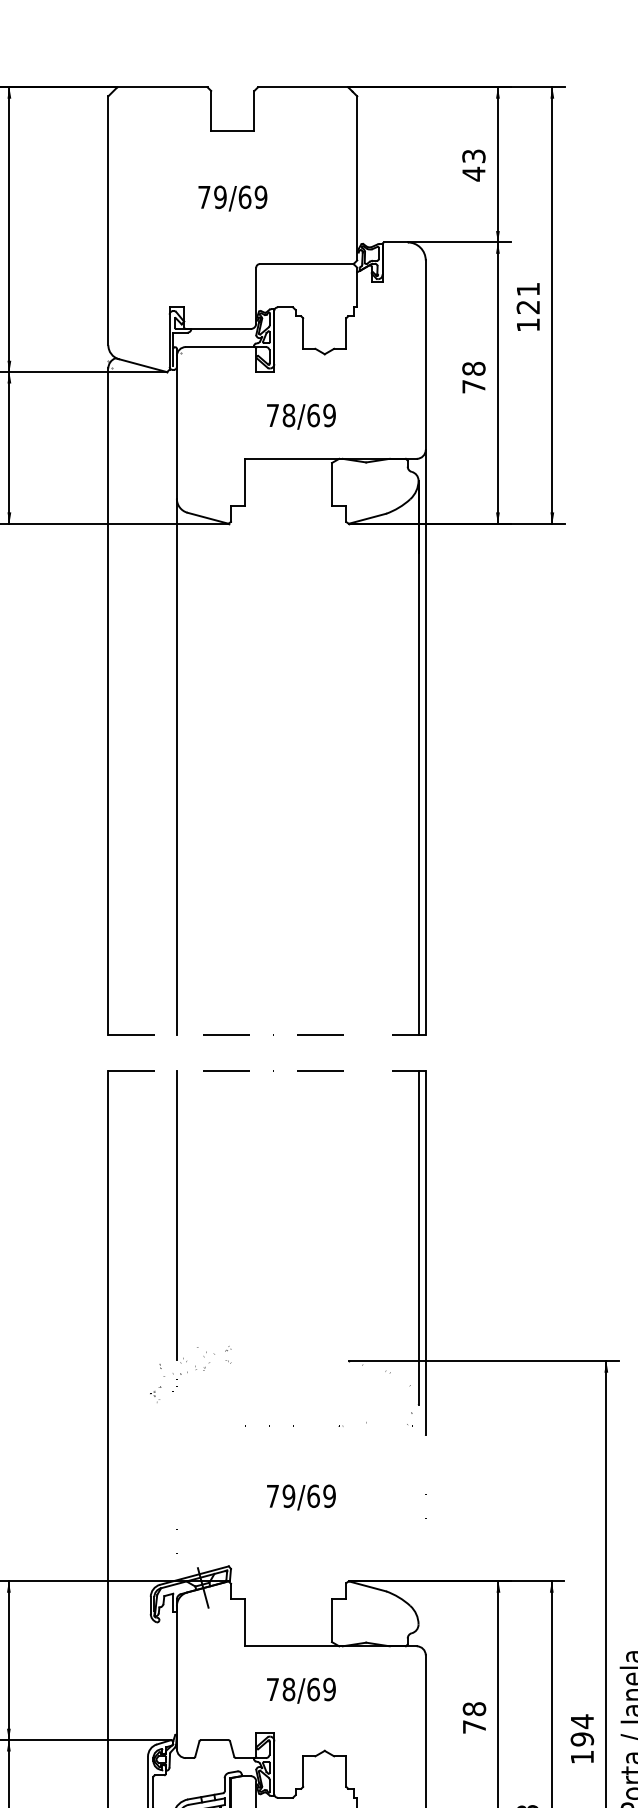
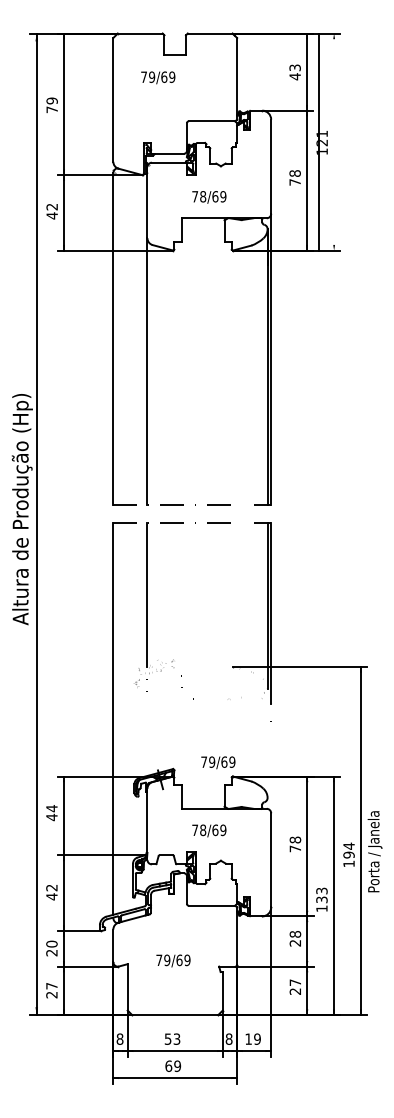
text: (233, 197) -> (158, 77), moved
line: (553, 304) -> (319, 141), moved
text: (301, 1496) -> (218, 762), moved

